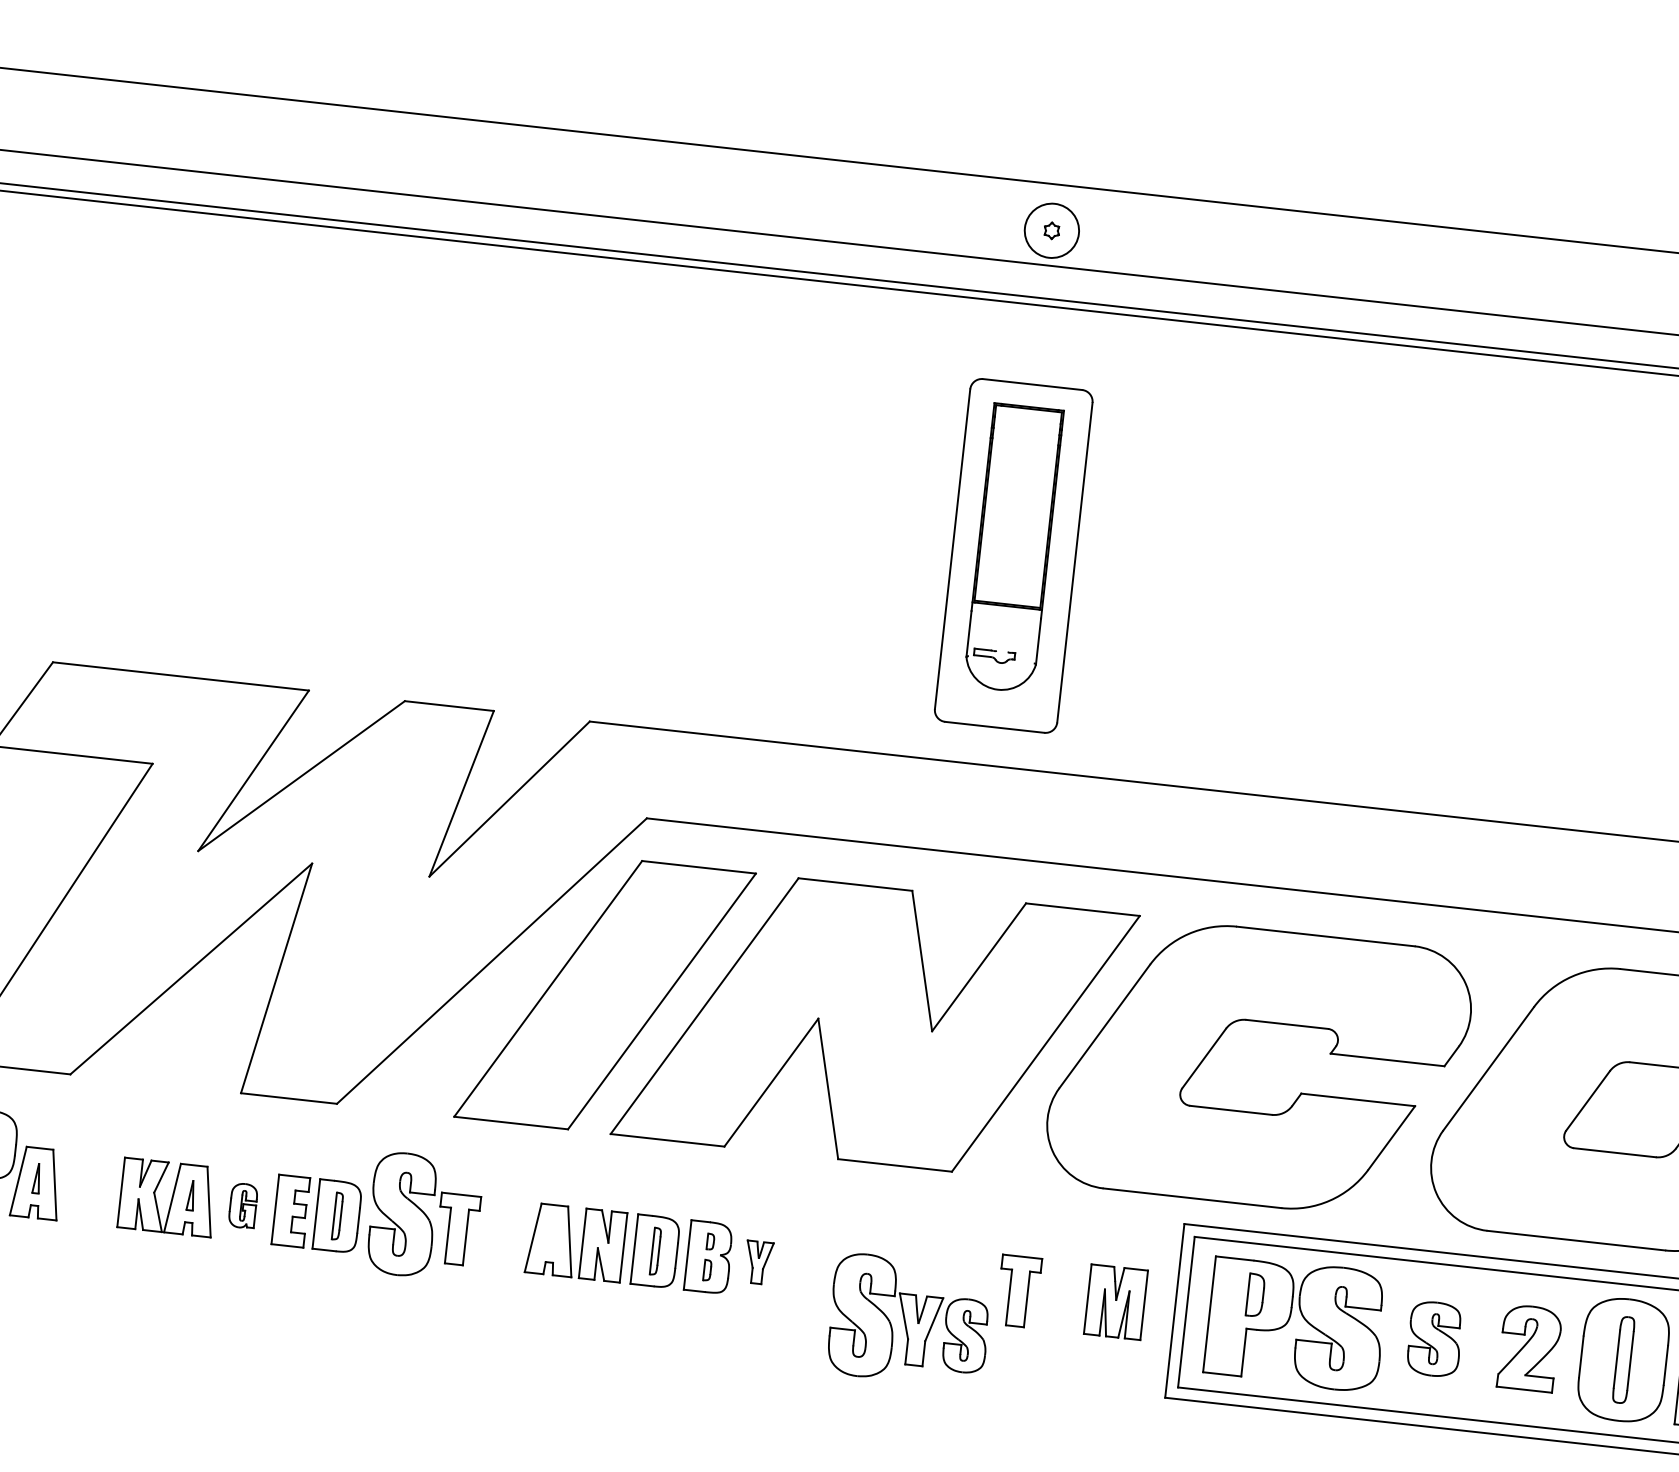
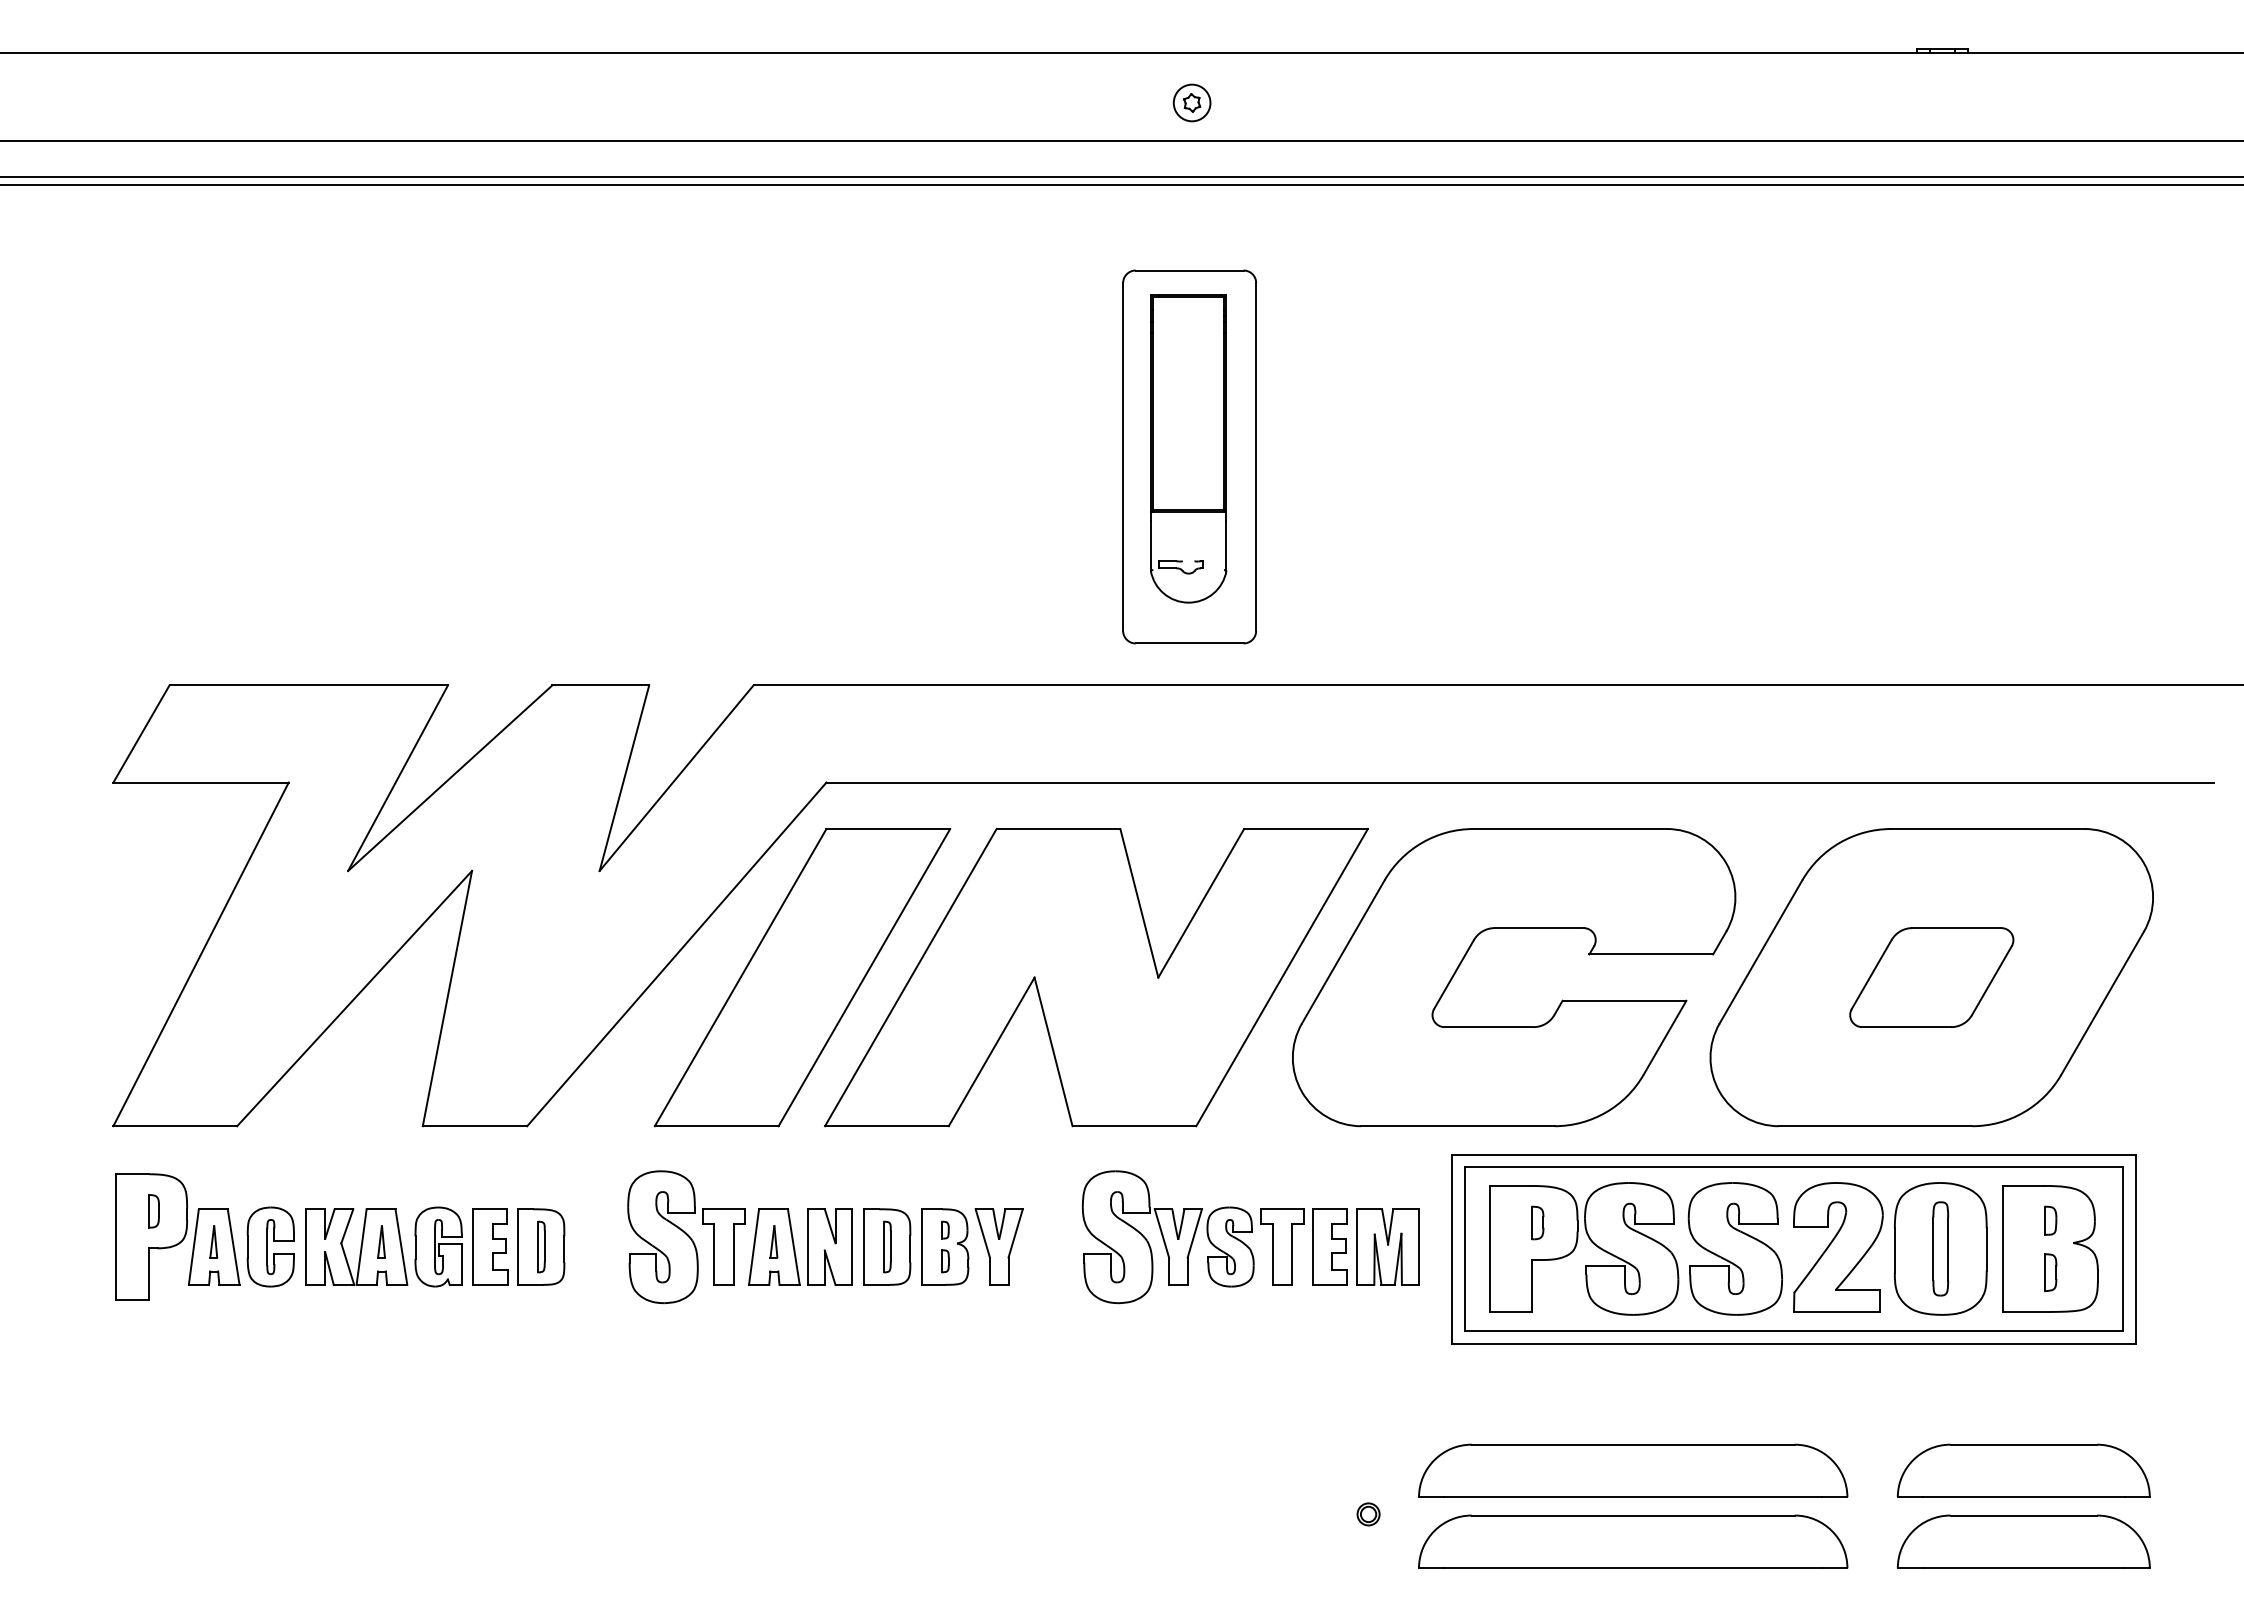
circle: (1051, 230) -> (1191, 102), size x0.62
part: (88, 1188) -> (270, 1246), added
part: (243, 1205) -> (438, 1246), size x1.67
part: (424, 1216) -> (686, 1237), moved
part: (551, 1234) -> (773, 1241), added
part: (757, 1262) -> (998, 1246), size x1.67
part: (1255, 1294) -> (1537, 1222), size x0.71
part: (1062, 1295) -> (1329, 1246), added
part: (908, 1320) -> (1167, 1237), moved
part: (1434, 1338) -> (1734, 1248), size x1.67
part: (1529, 1348) -> (1838, 1247), size x1.43

